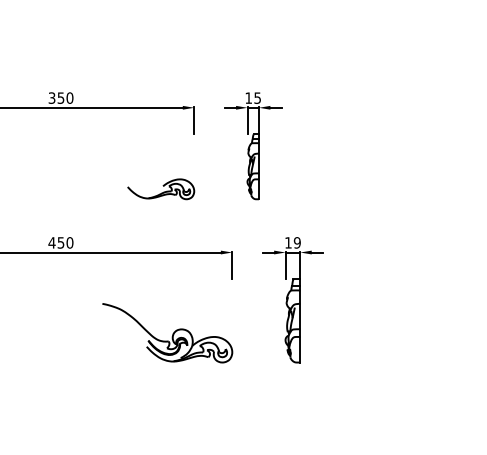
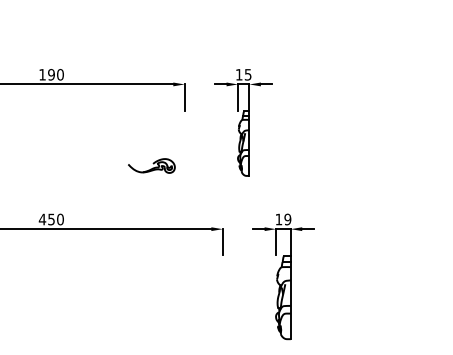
text: (56, 97) -> (46, 74), 350 -> 190
part: (161, 189) -> (151, 166), size x0.7
part: (167, 333) -> (157, 310), removed

